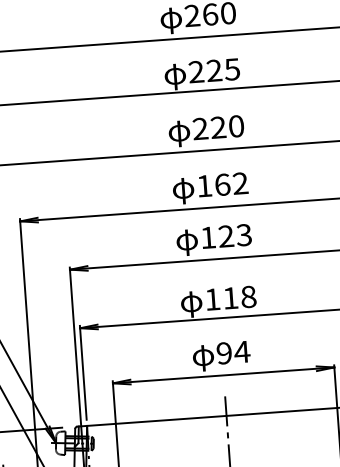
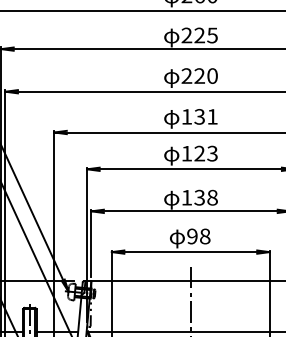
text: (230, 183) -> (205, 116), 162 -> 131
text: (230, 297) -> (199, 197), 118 -> 138
text: (241, 352) -> (204, 236), 94 -> 98

